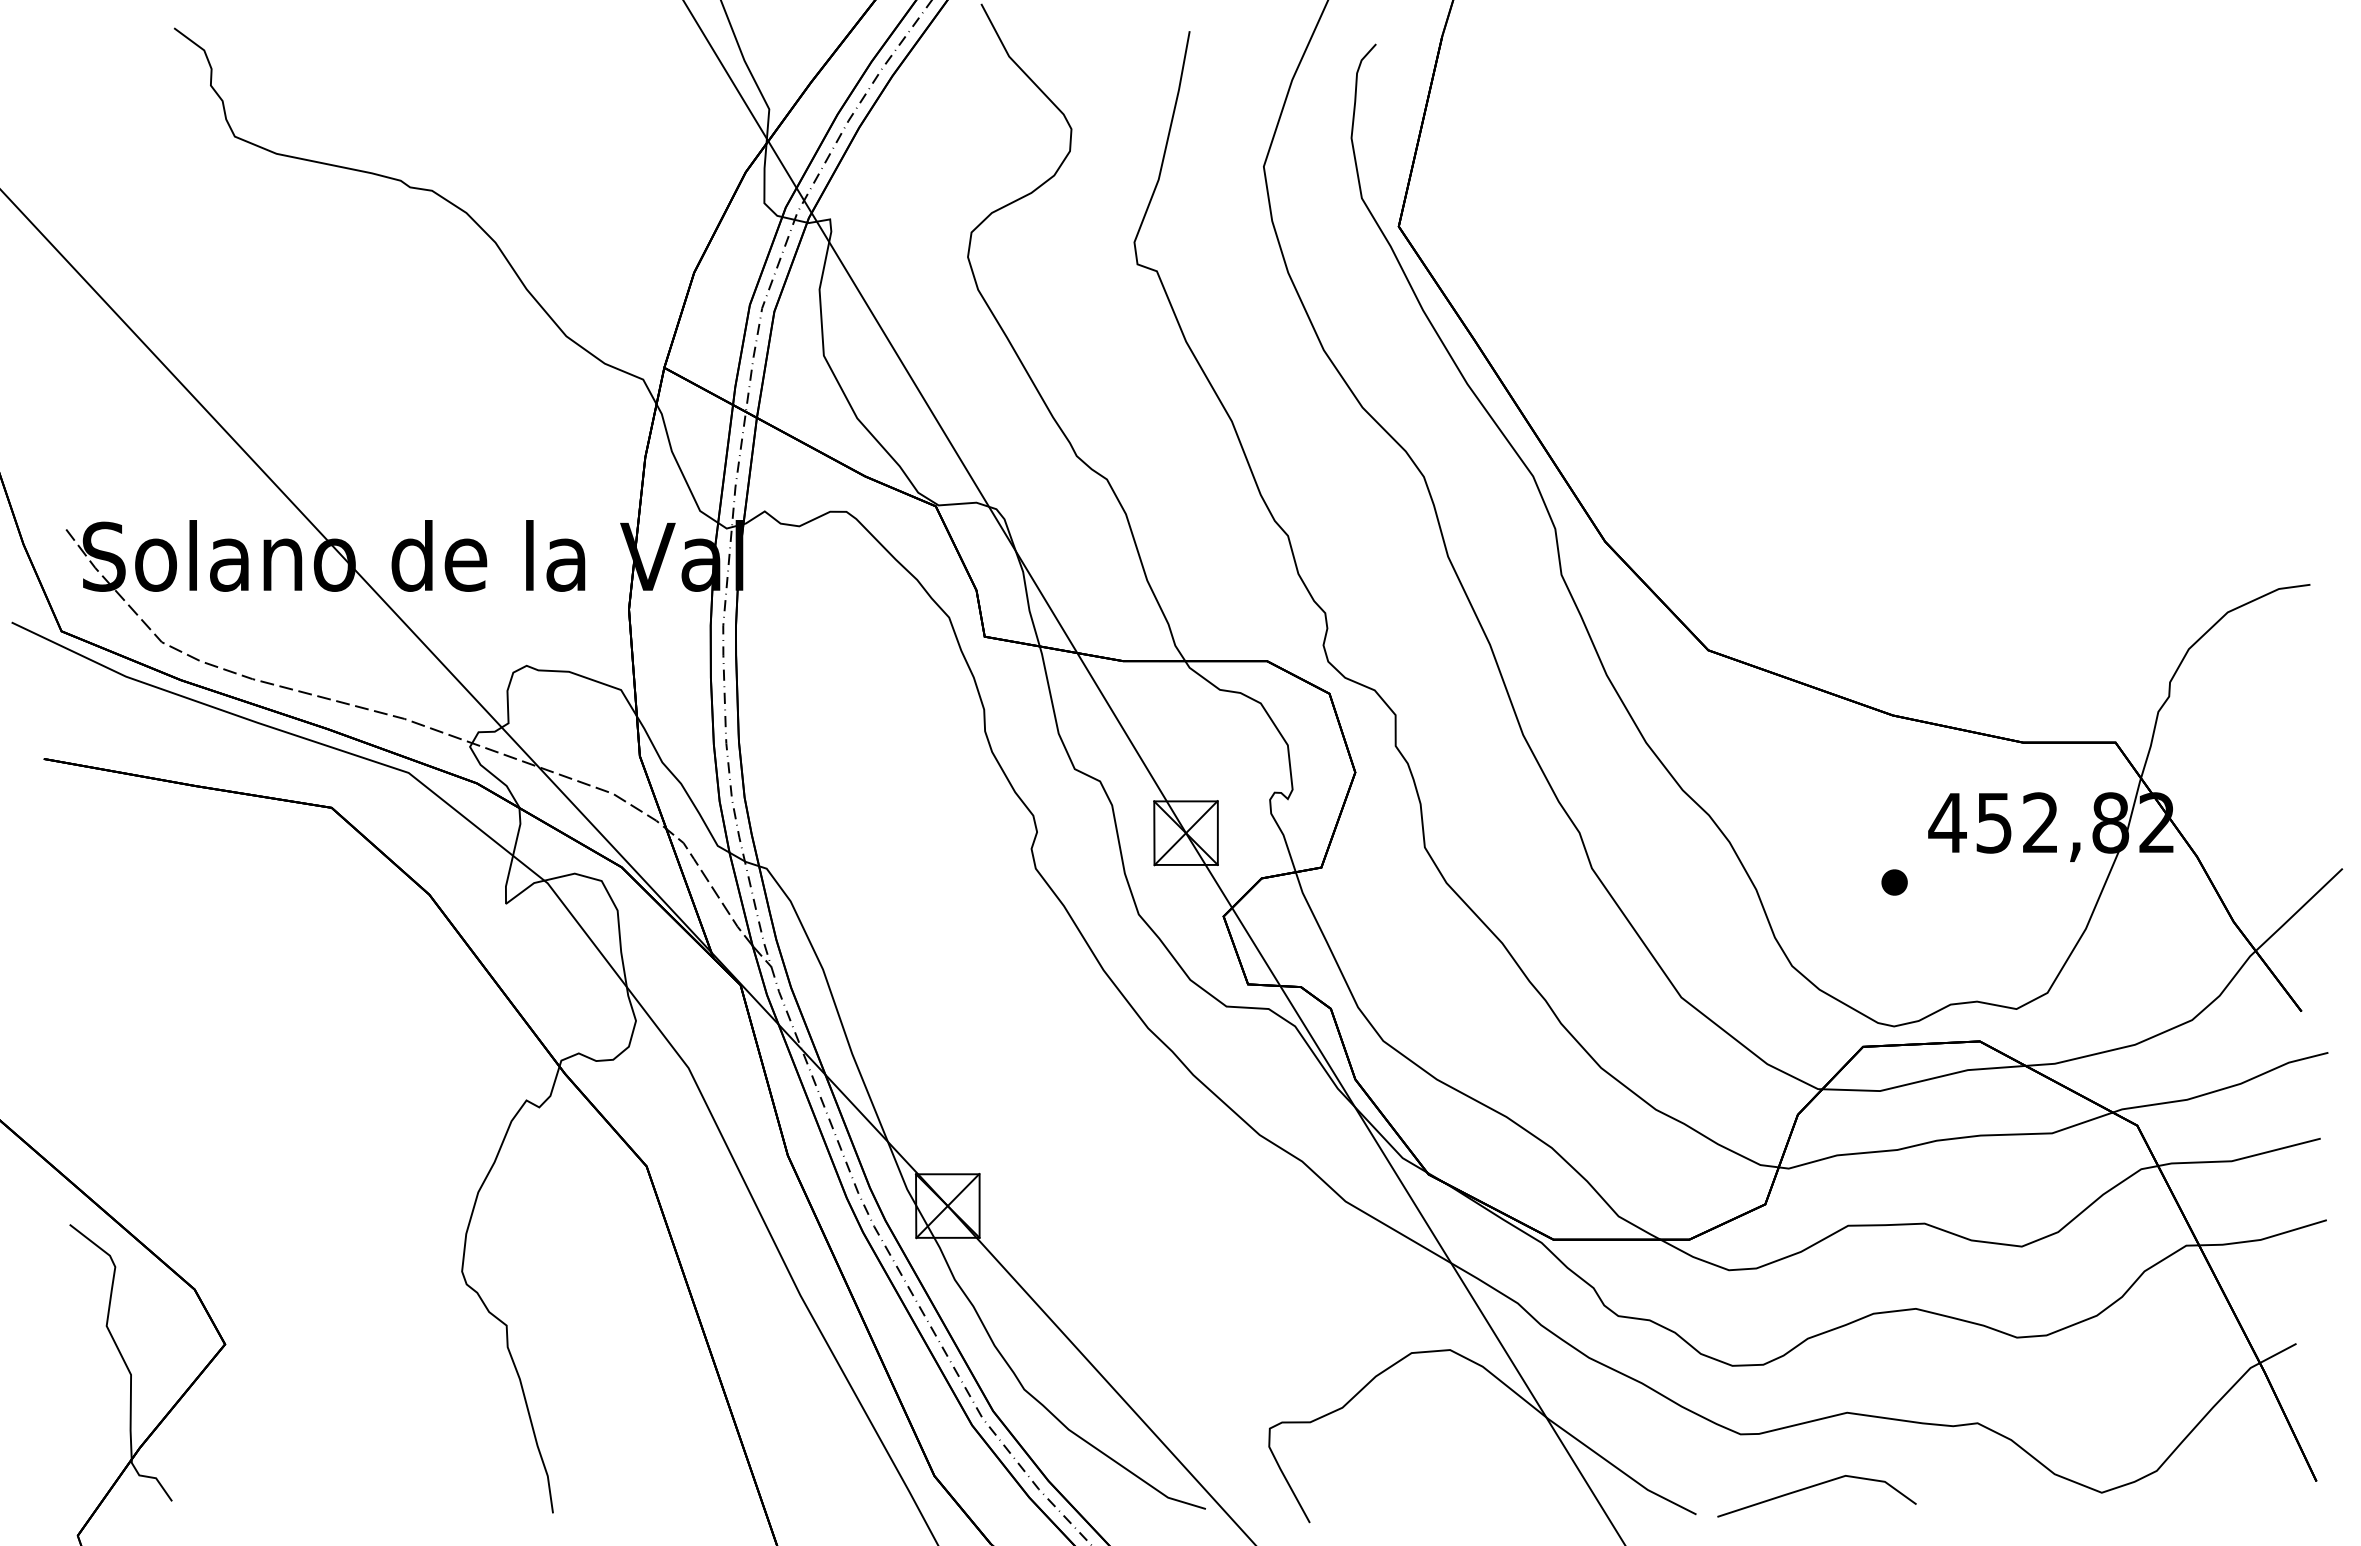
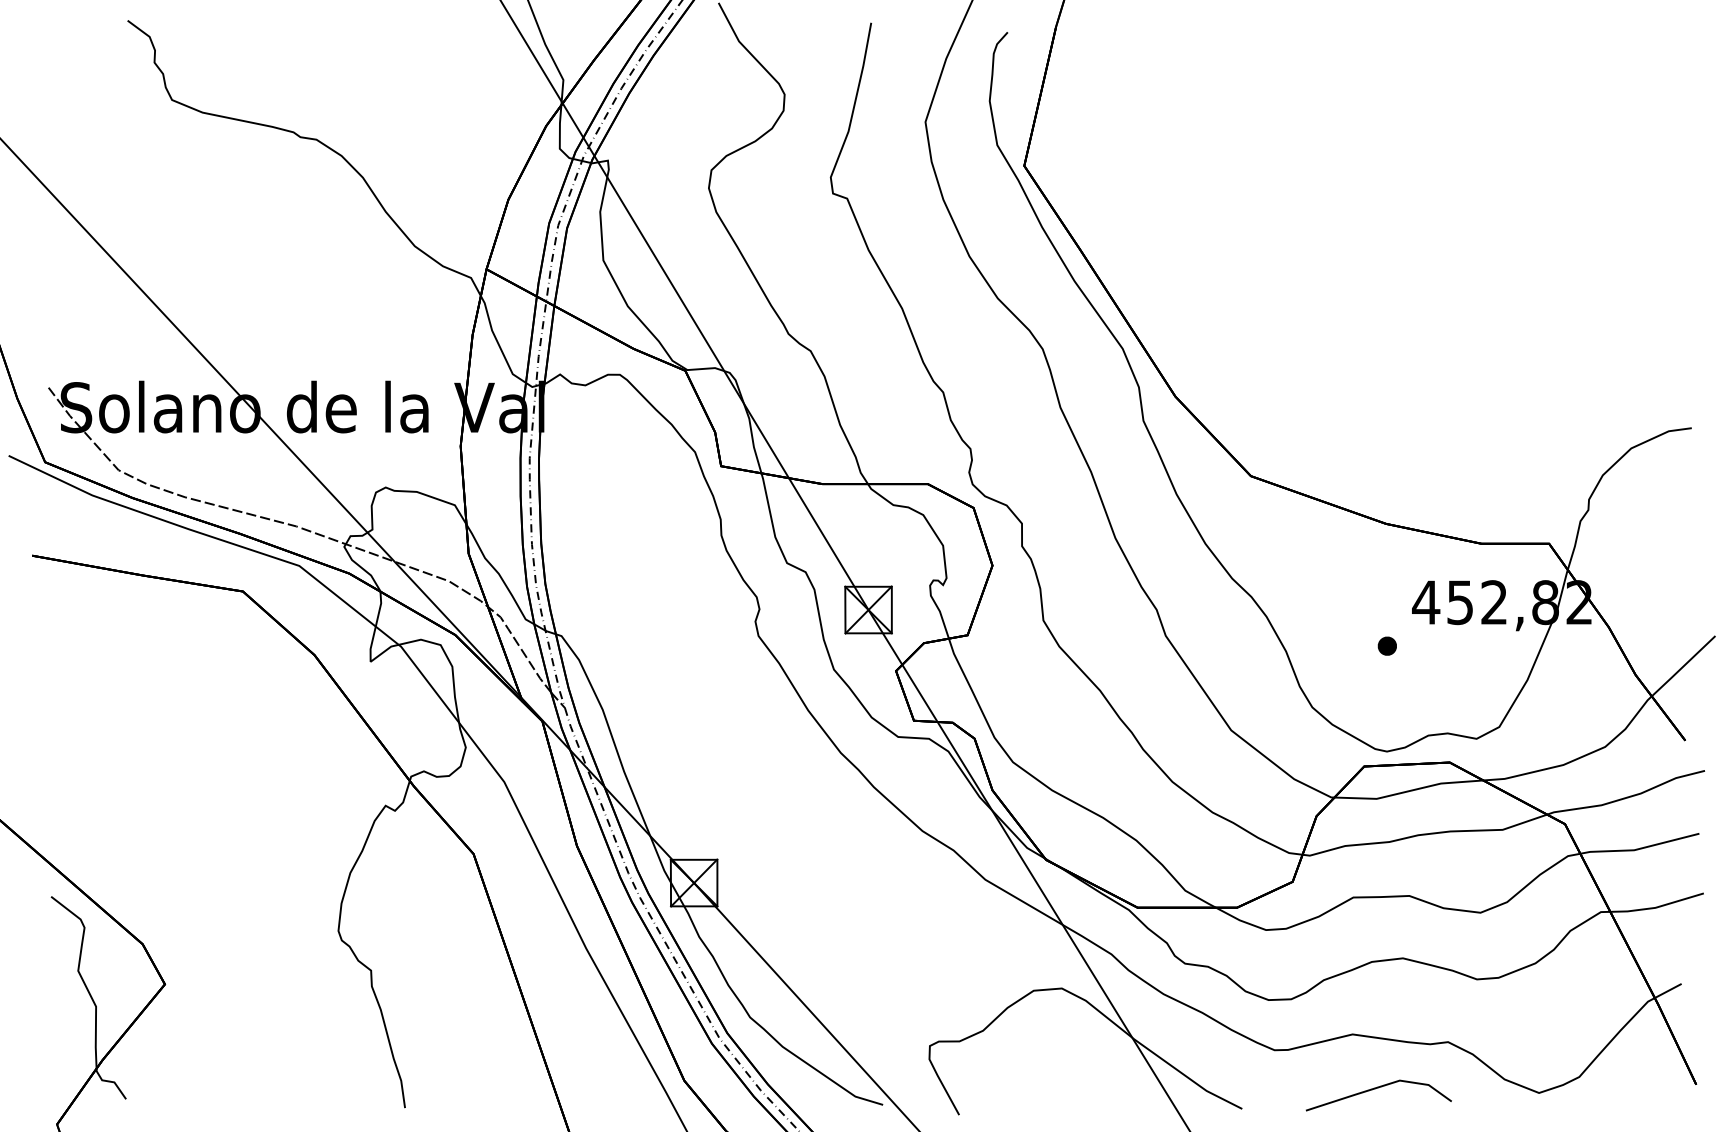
line: (1812, 1487) -> (1375, 1089), moved

